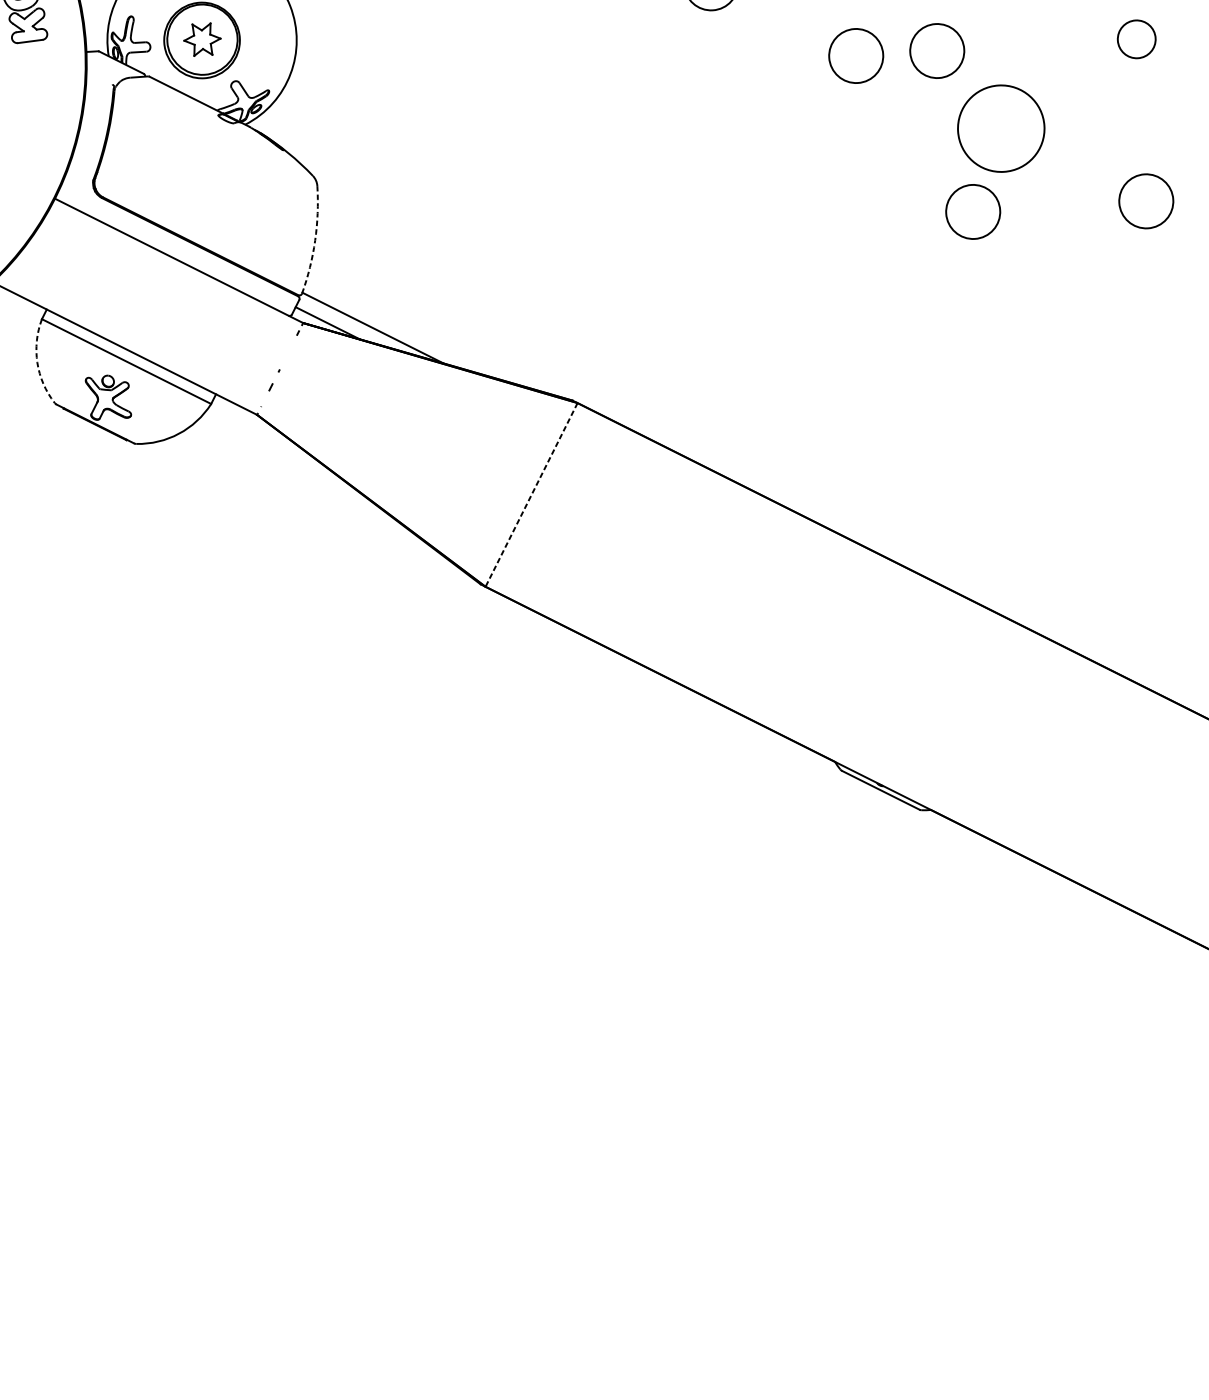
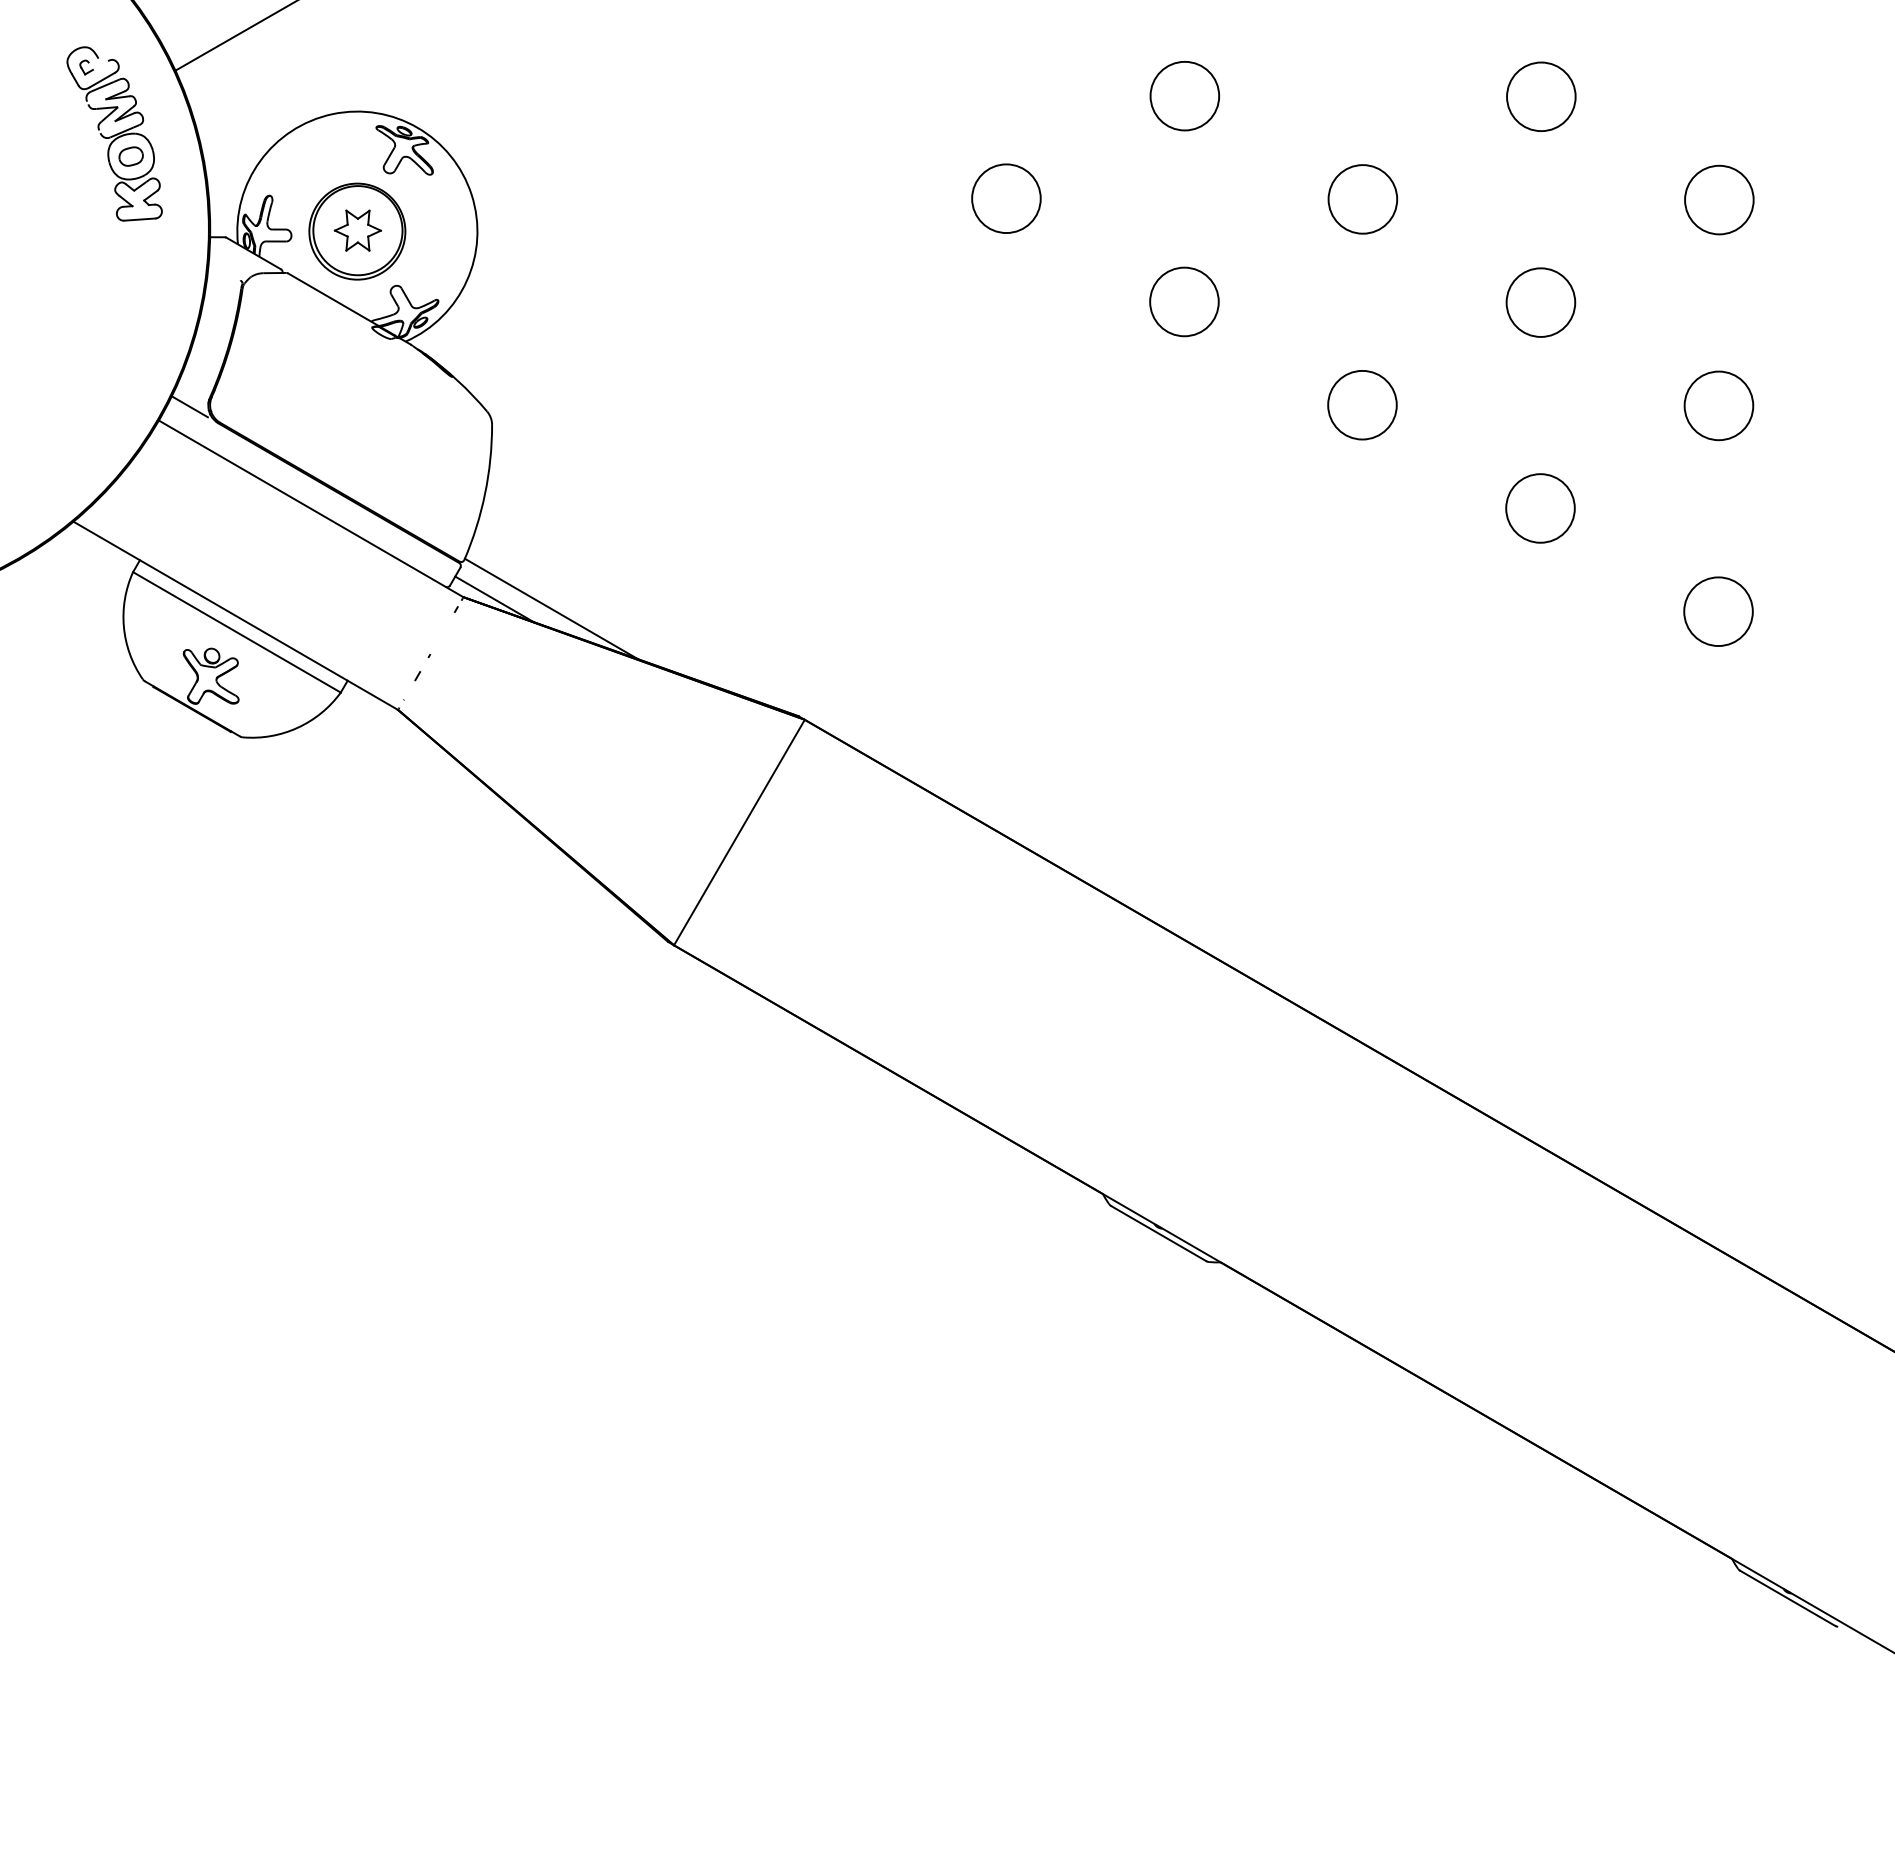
circle: (1136, 39) -> (1540, 302), size x1.43
circle: (937, 50) -> (1287, 301), removed
circle: (1001, 128) -> (1362, 404), size x0.62
line: (78, 186) -> (189, 406), added
circle: (973, 211) -> (1320, 508), removed
arc: (315, 240) -> (485, 493), dashed -> solid
arc: (37, 363) -> (123, 627), dashed -> solid
line: (531, 495) -> (739, 833), dashed -> solid

